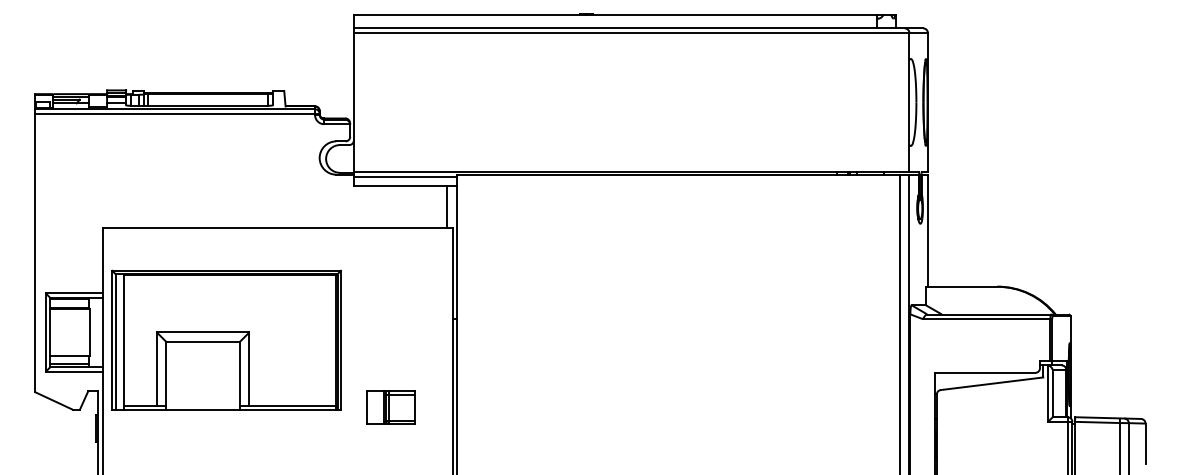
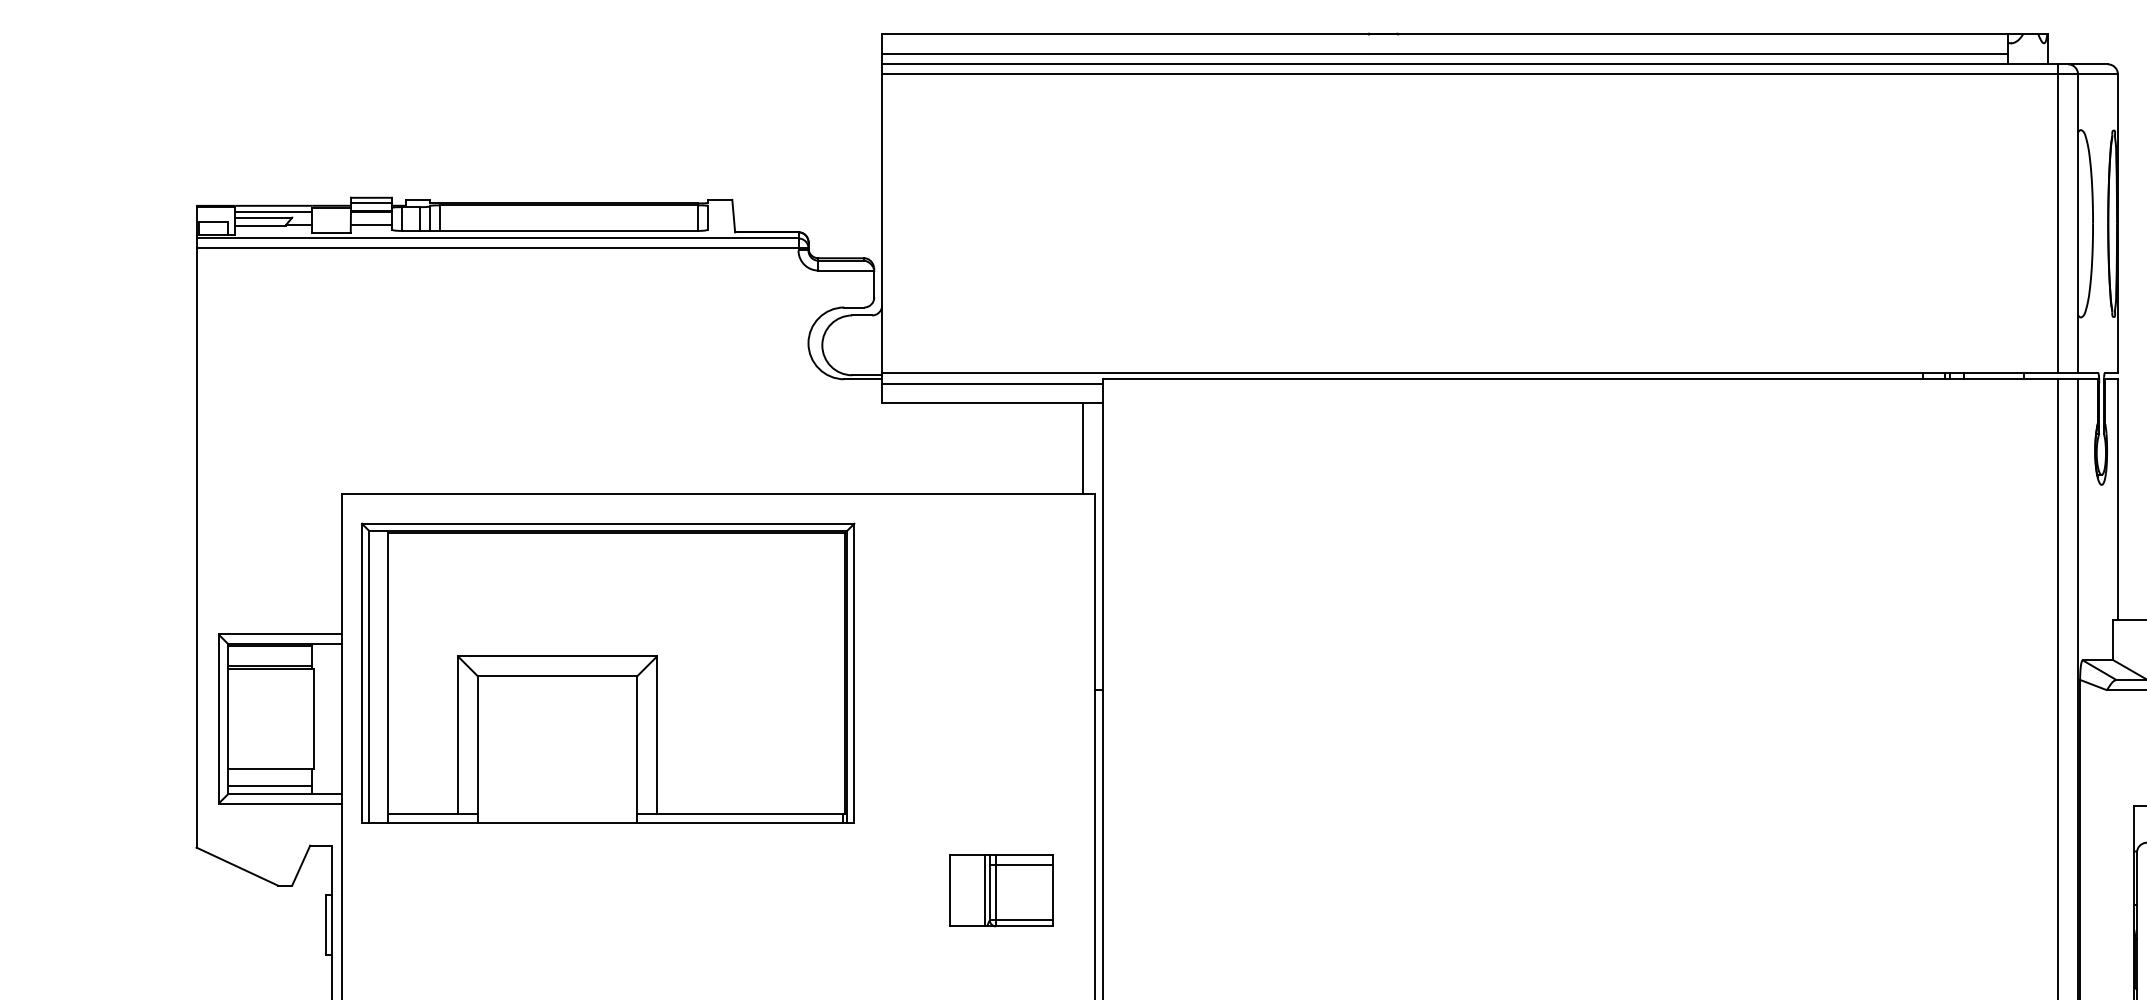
line: (615, 23) -> (1445, 53), added
line: (900, 99) -> (2058, 217), added
part: (226, 339) -> (607, 671), moved
part: (390, 407) -> (999, 891), moved

